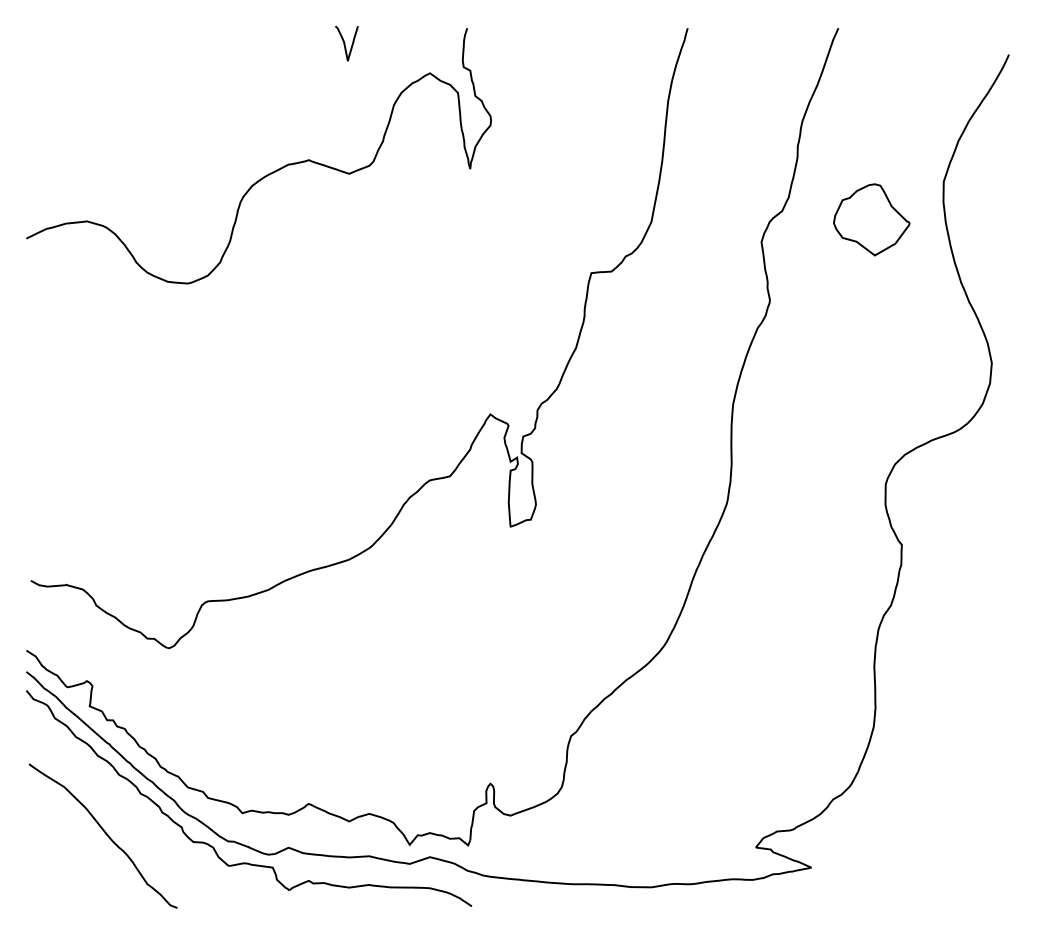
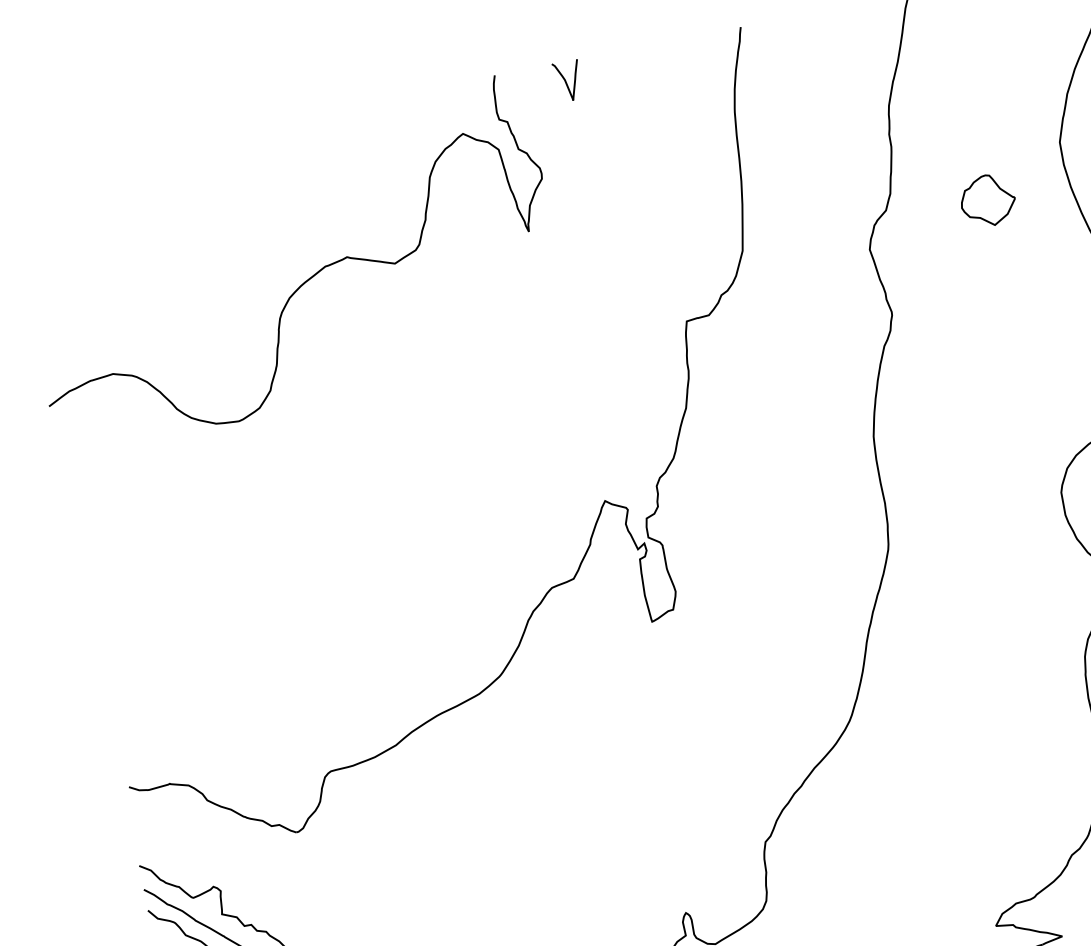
curve: (345, 43) -> (566, 81), moved
part: (871, 219) -> (987, 200), size x0.62

